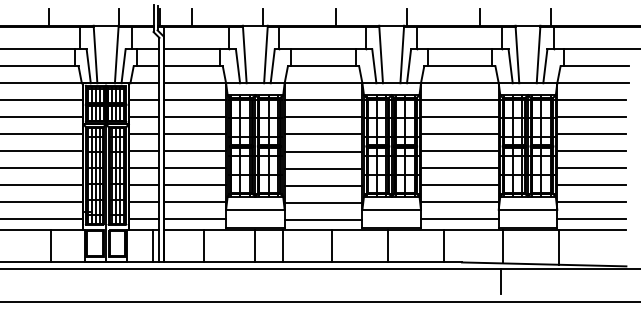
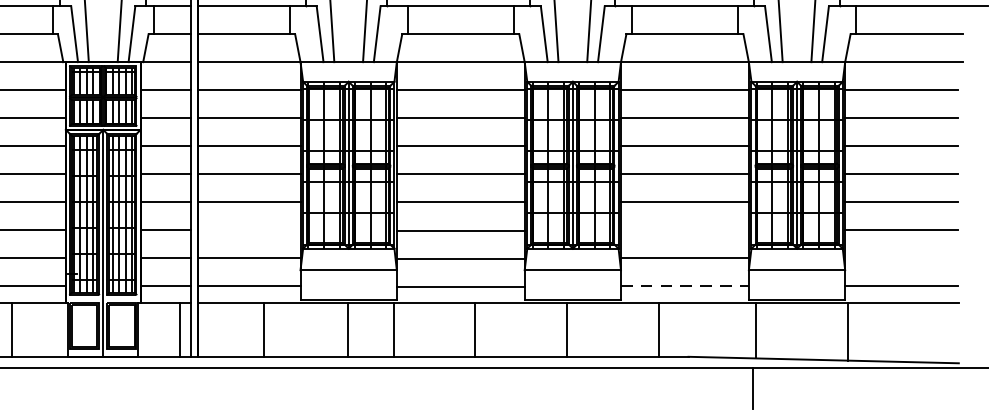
line: (194, 185) -> (248, 230), removed
line: (459, 185) -> (684, 230), removed
line: (591, 202) -> (901, 258), removed
line: (459, 219) -> (684, 286), solid -> dashed

